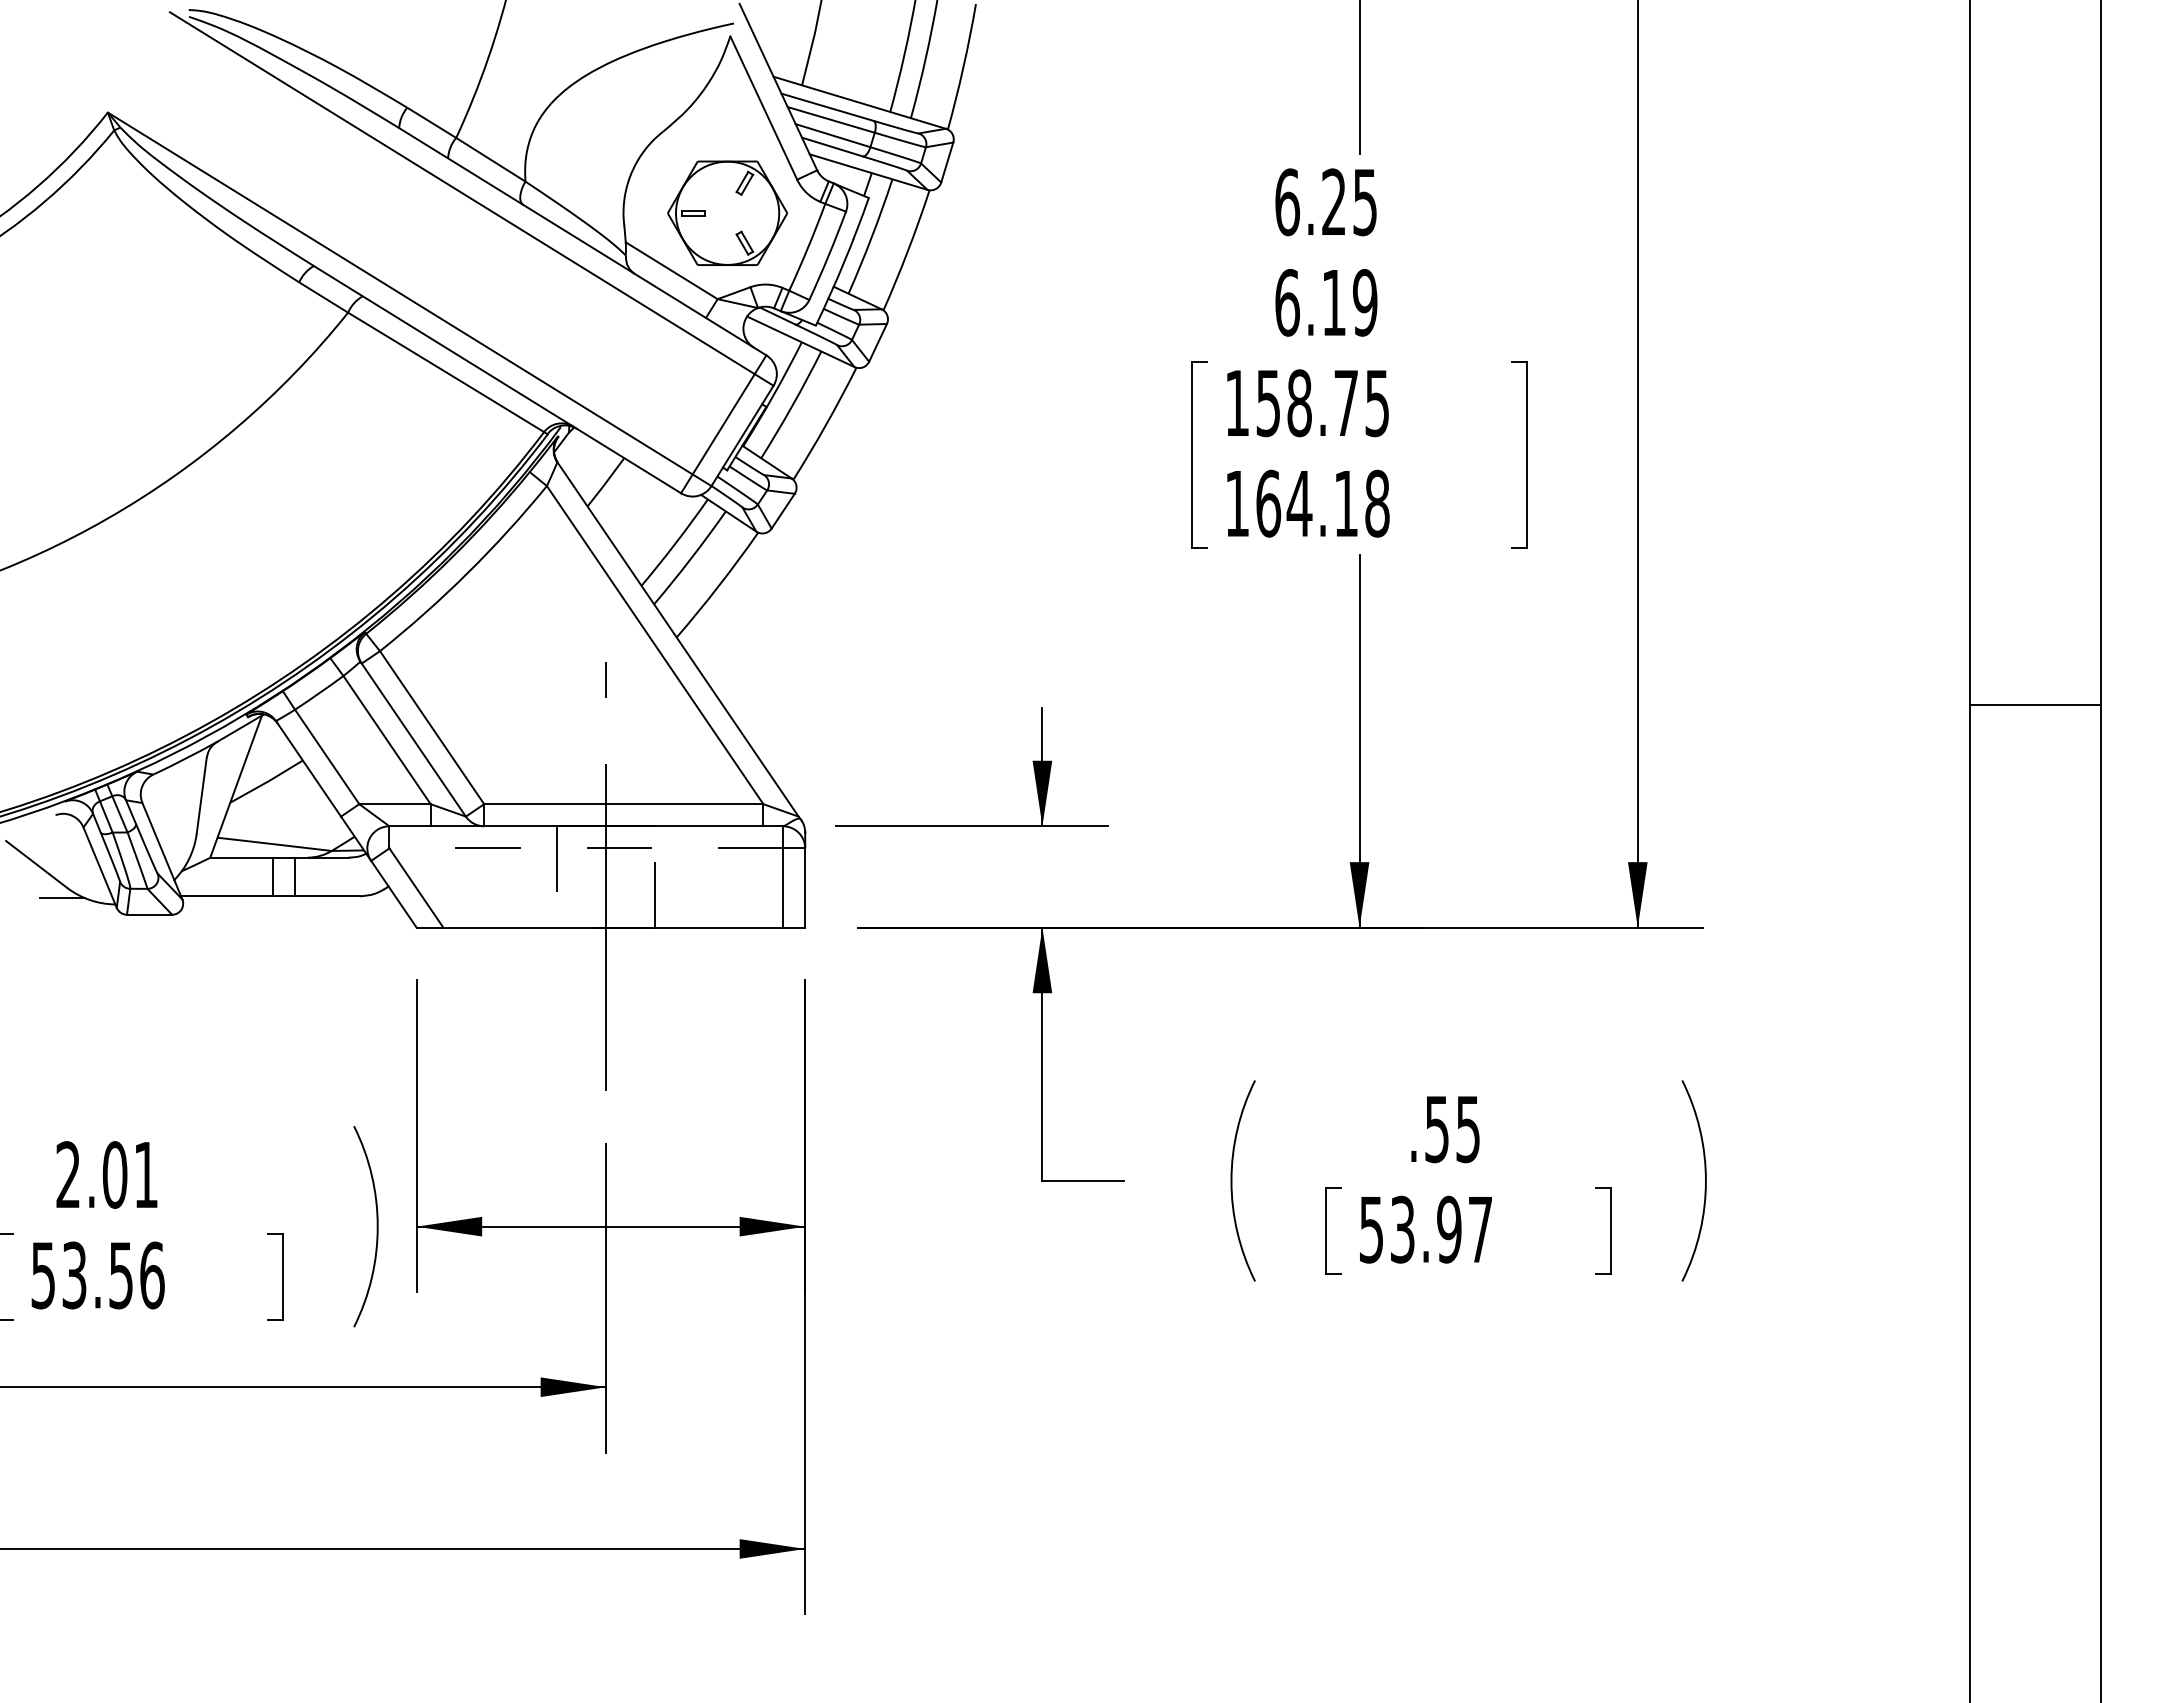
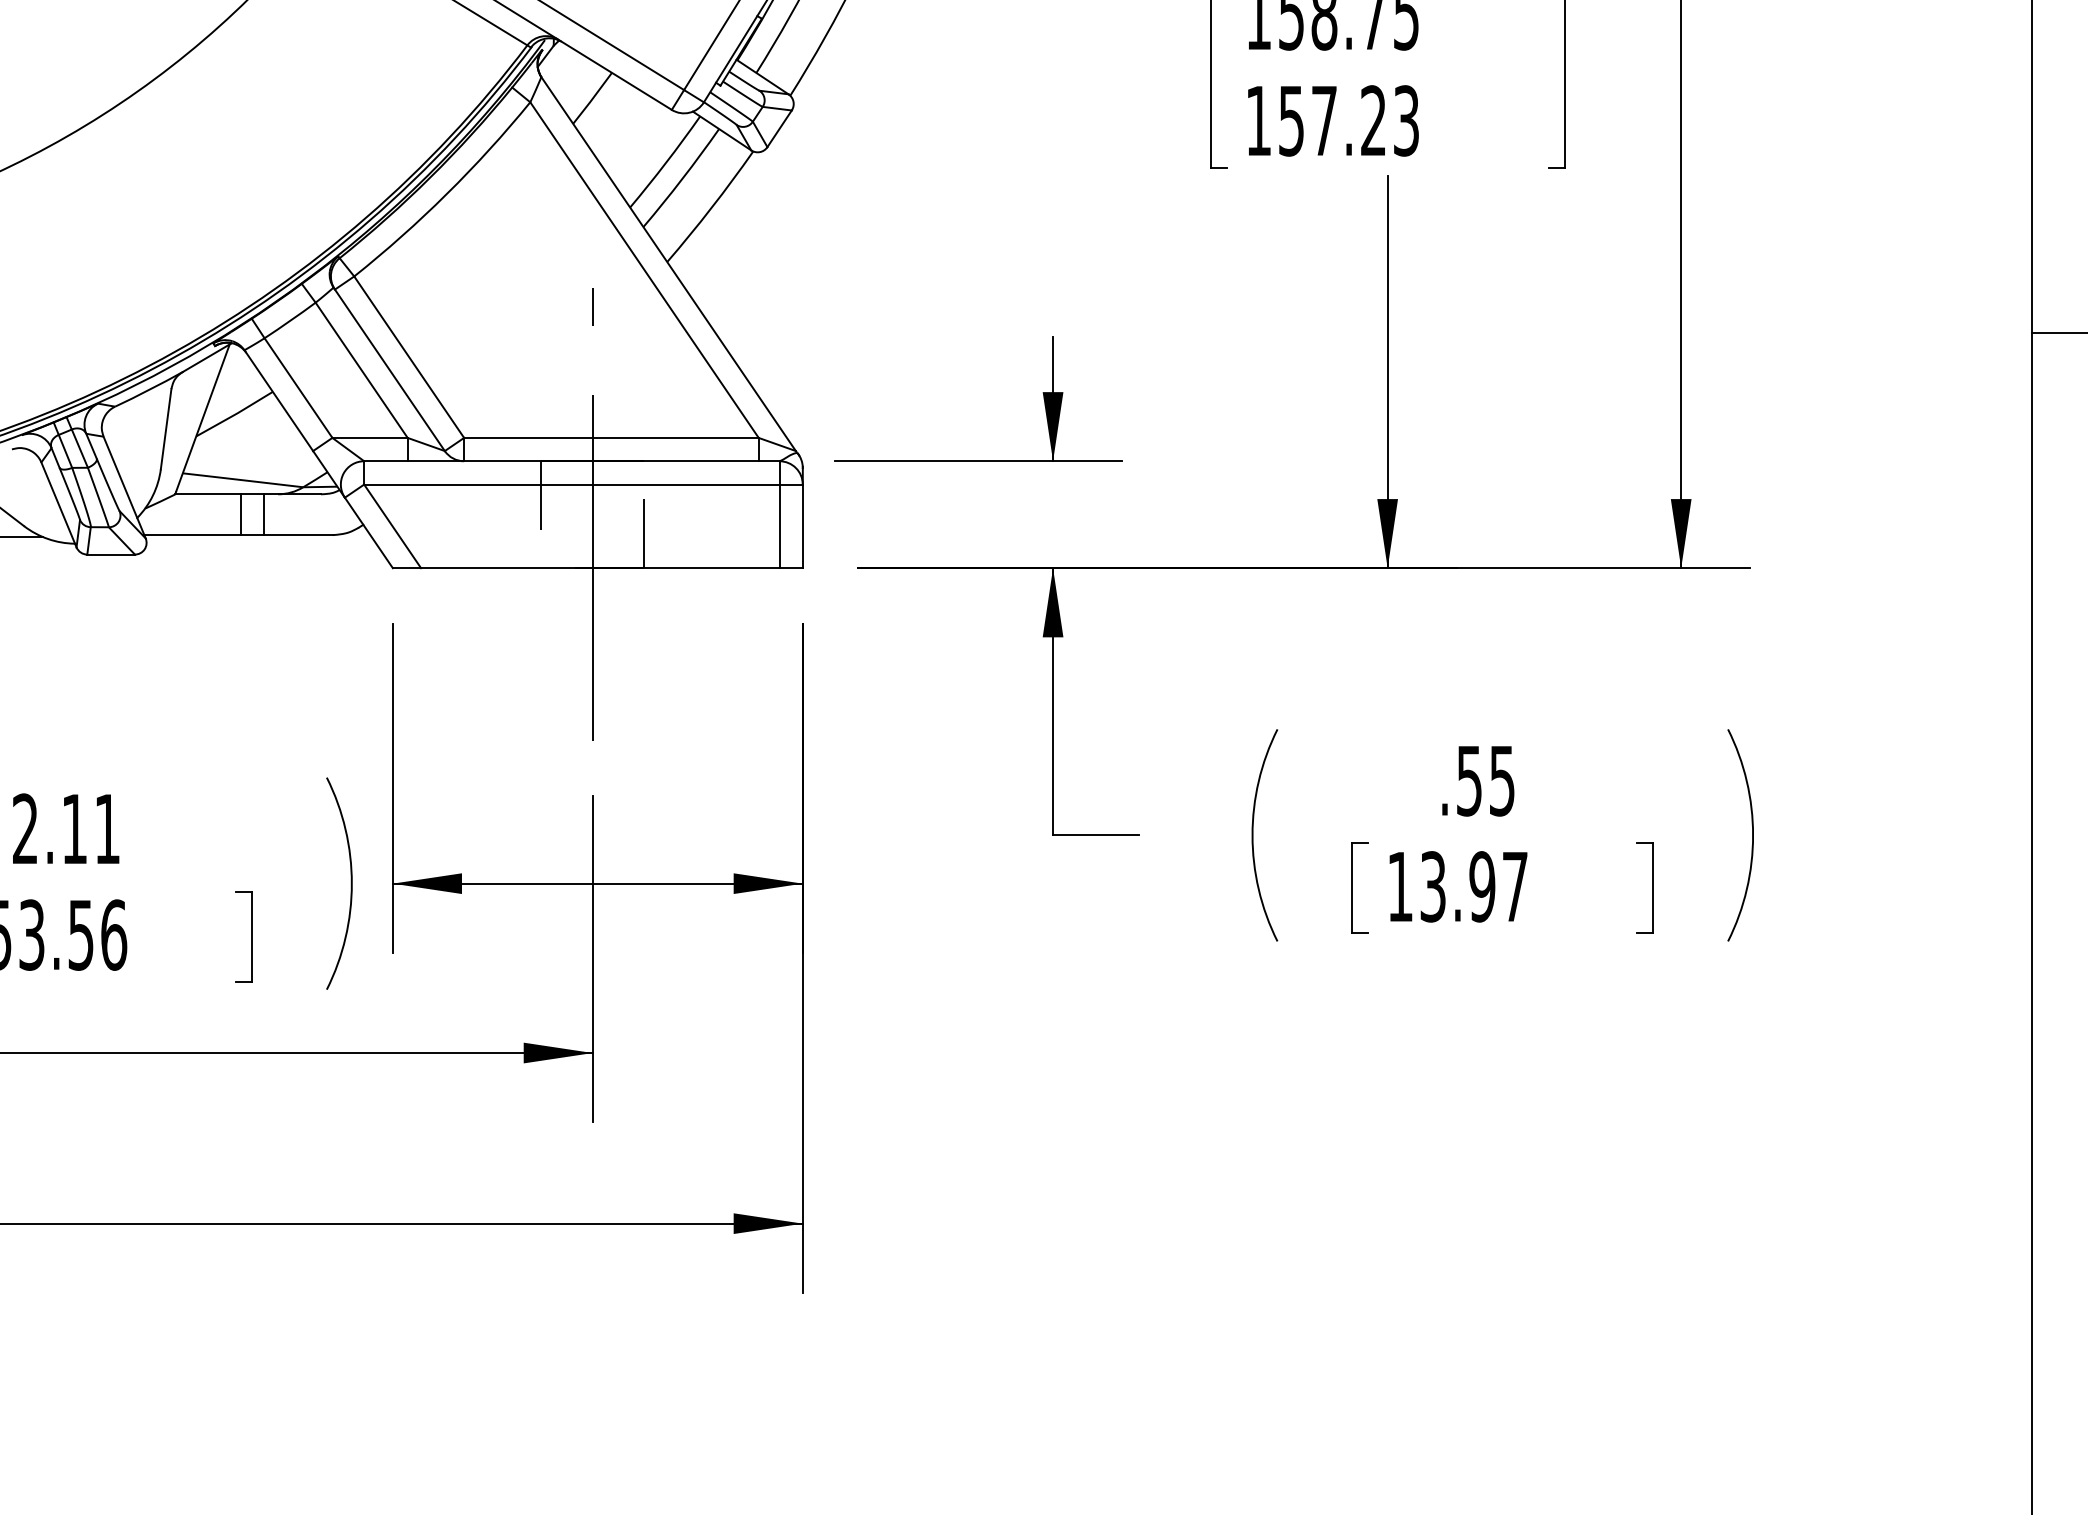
text: (1322, 503) -> (1348, 120), 164.18 -> 157.23
line: (586, 848) -> (572, 484), dashed -> solid
text: (114, 1174) -> (74, 828), 2.01 -> 2.11
text: (1371, 1230) -> (1400, 887), 53.97 -> 13.97

